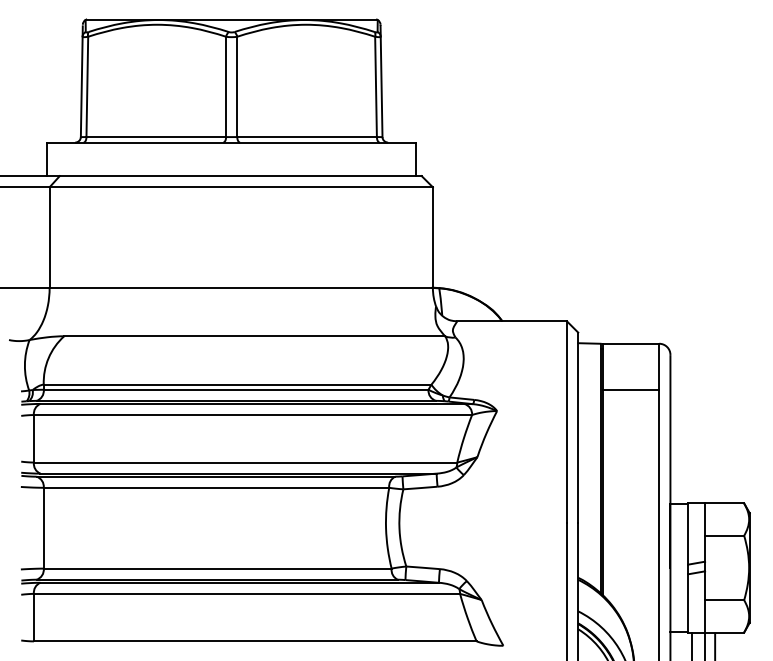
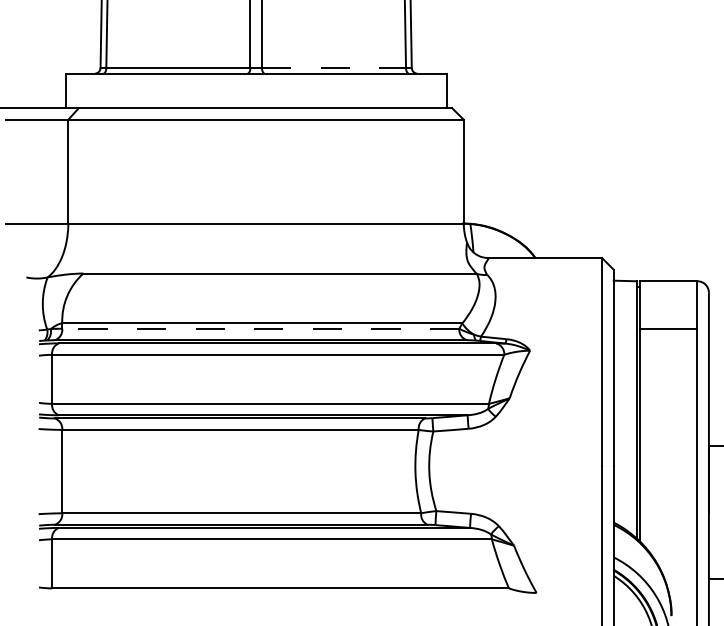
line: (307, 137) -> (334, 68), solid -> dashed
line: (235, 389) -> (260, 328), solid -> dashed

